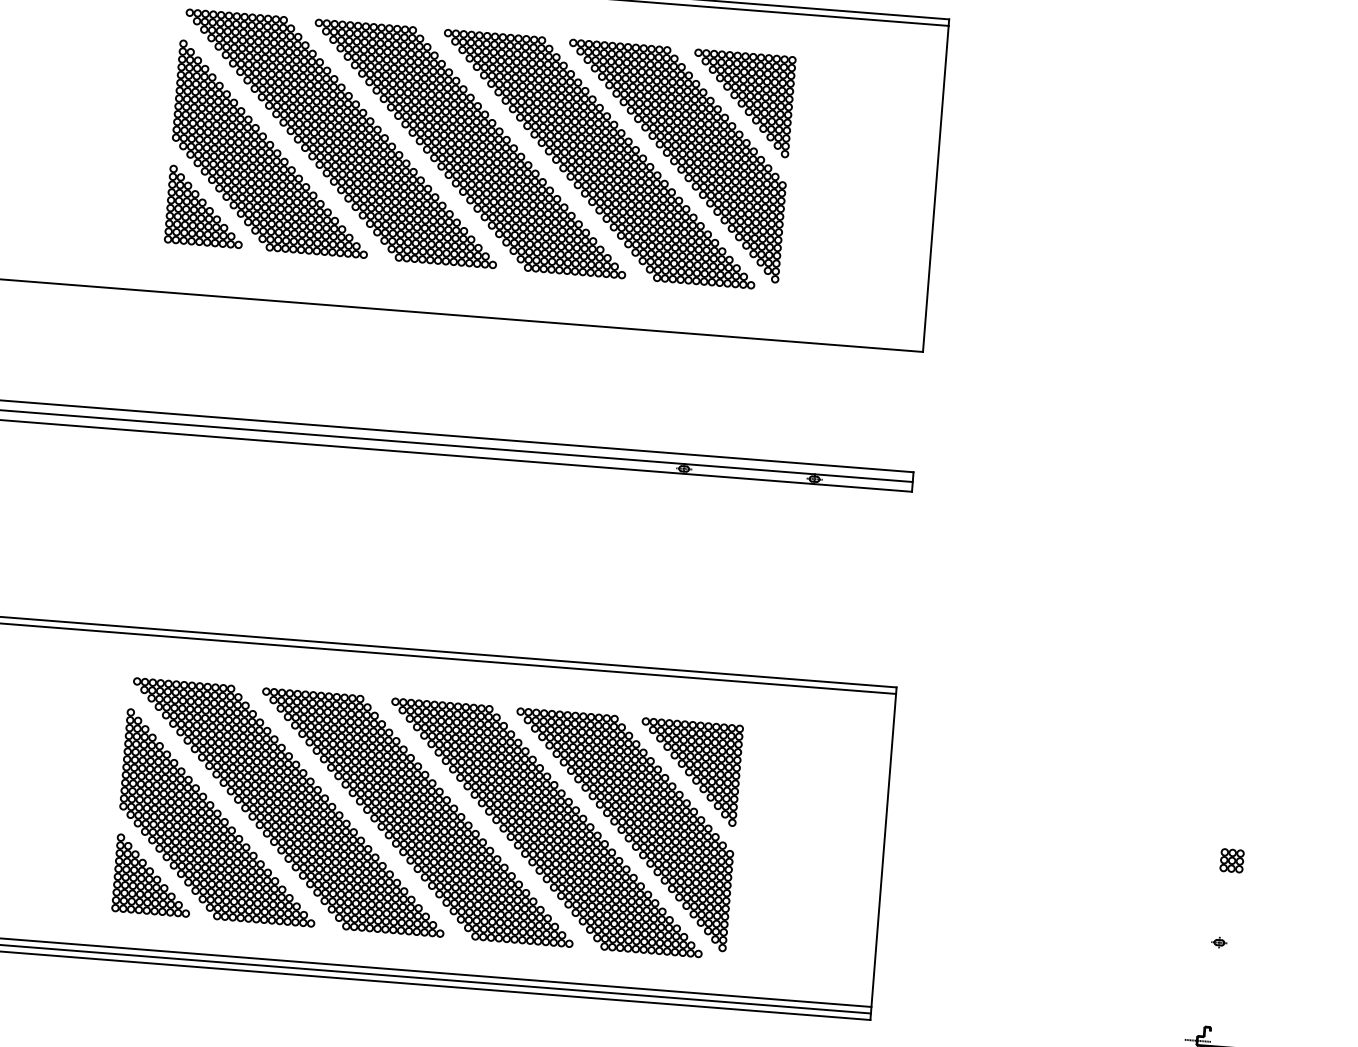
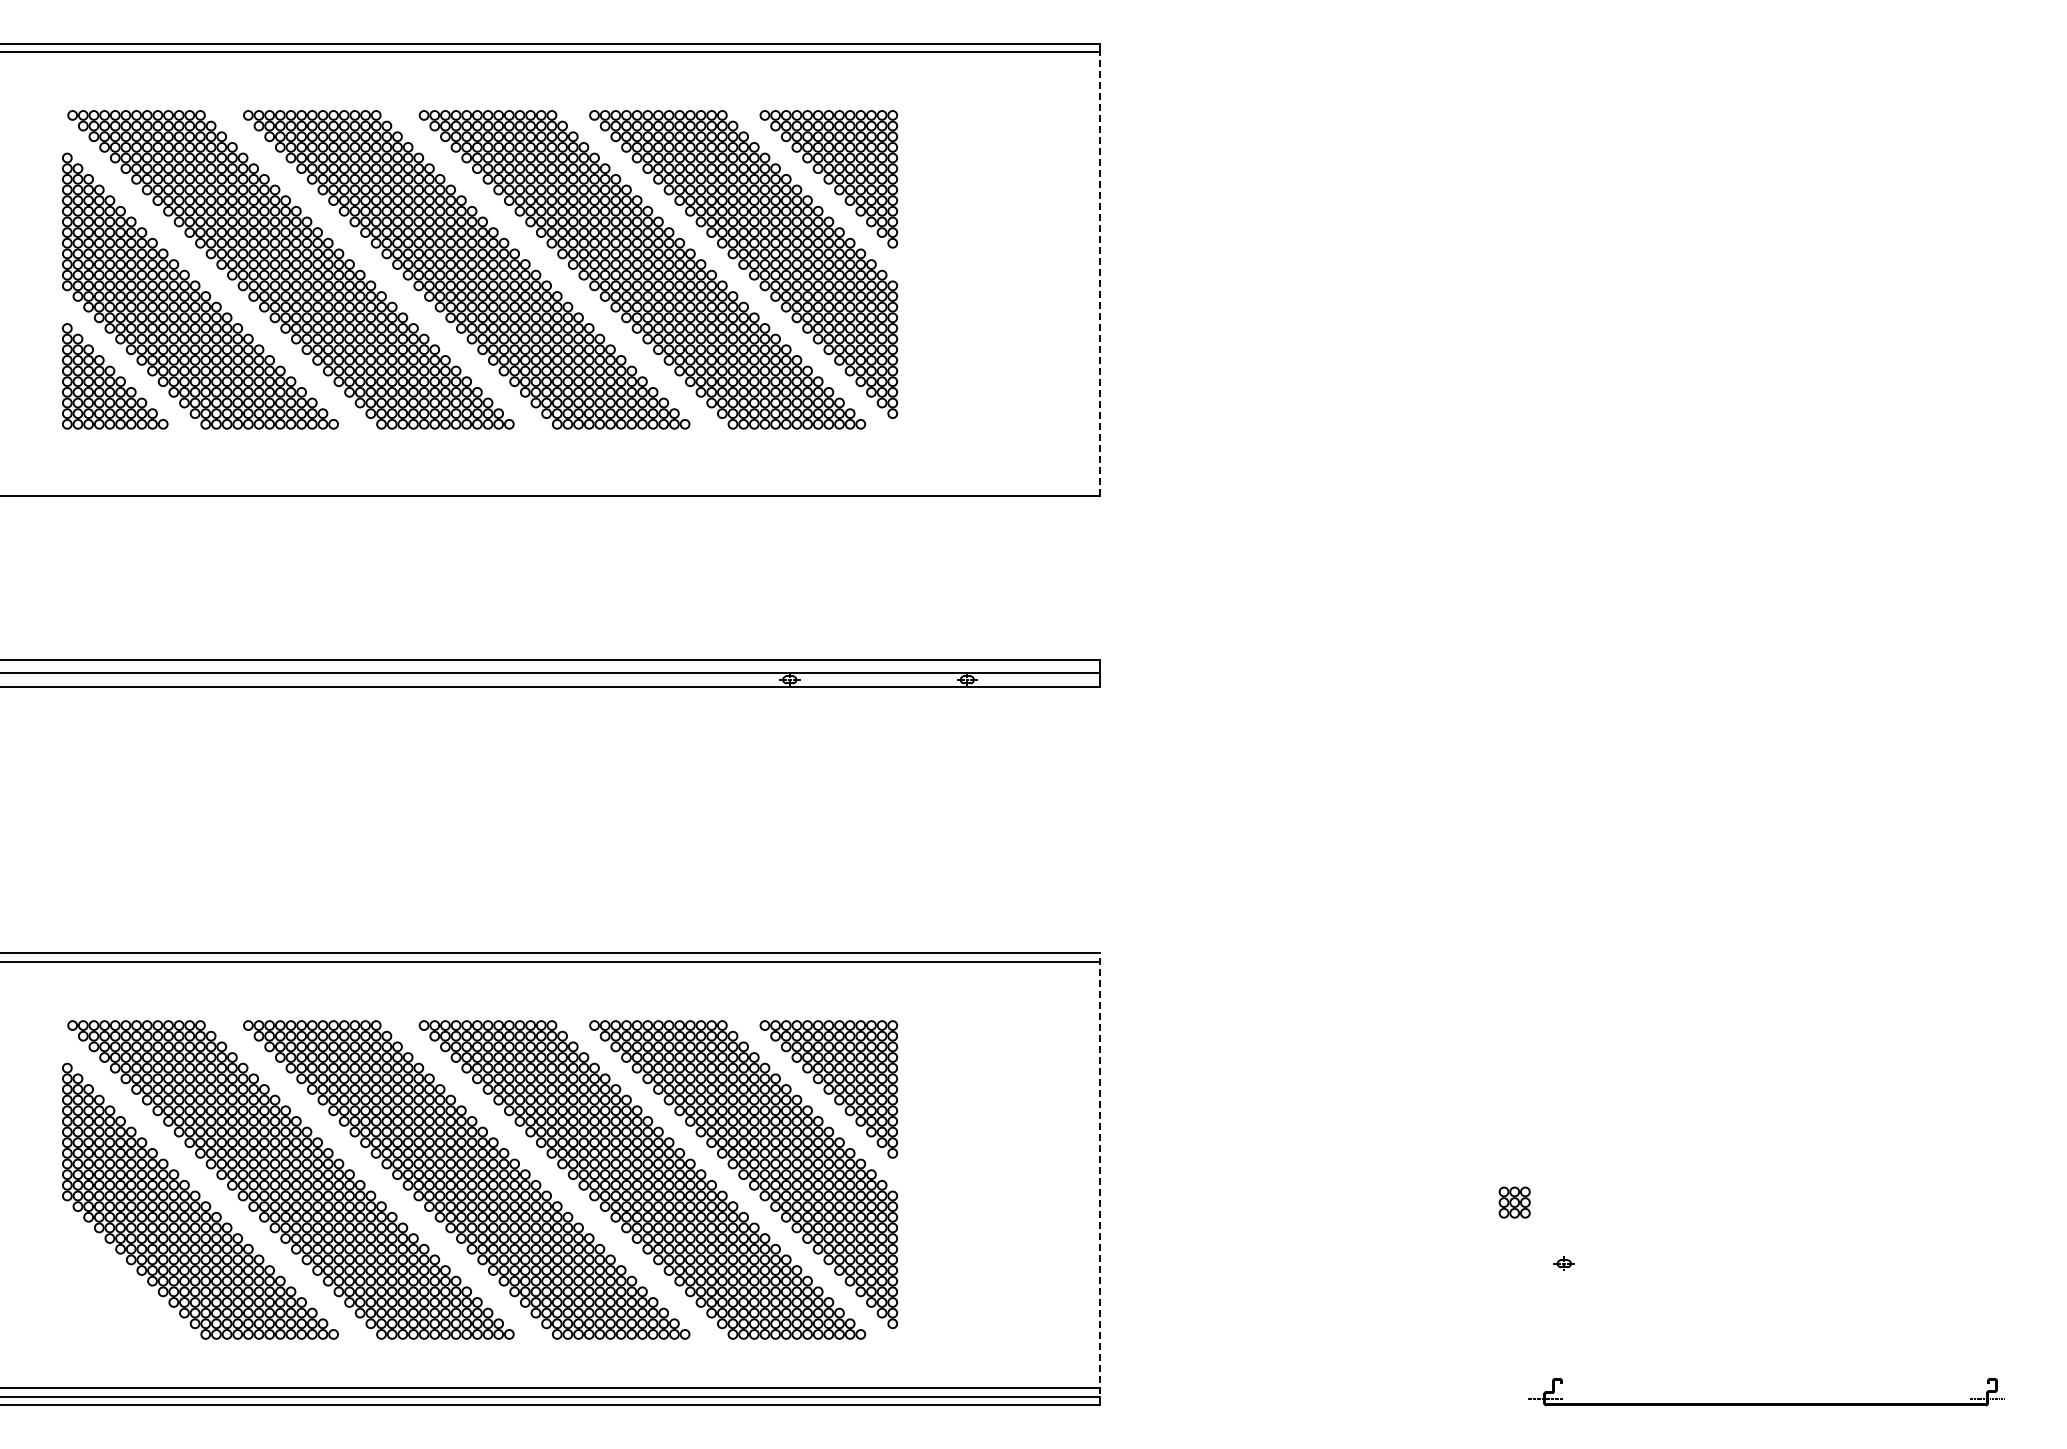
line: (935, 189) -> (1100, 274), solid -> dashed
line: (883, 853) -> (1100, 1178), solid -> dashed
part: (1231, 860) -> (1514, 1202), moved
part: (153, 875) -> (115, 1286), removed

